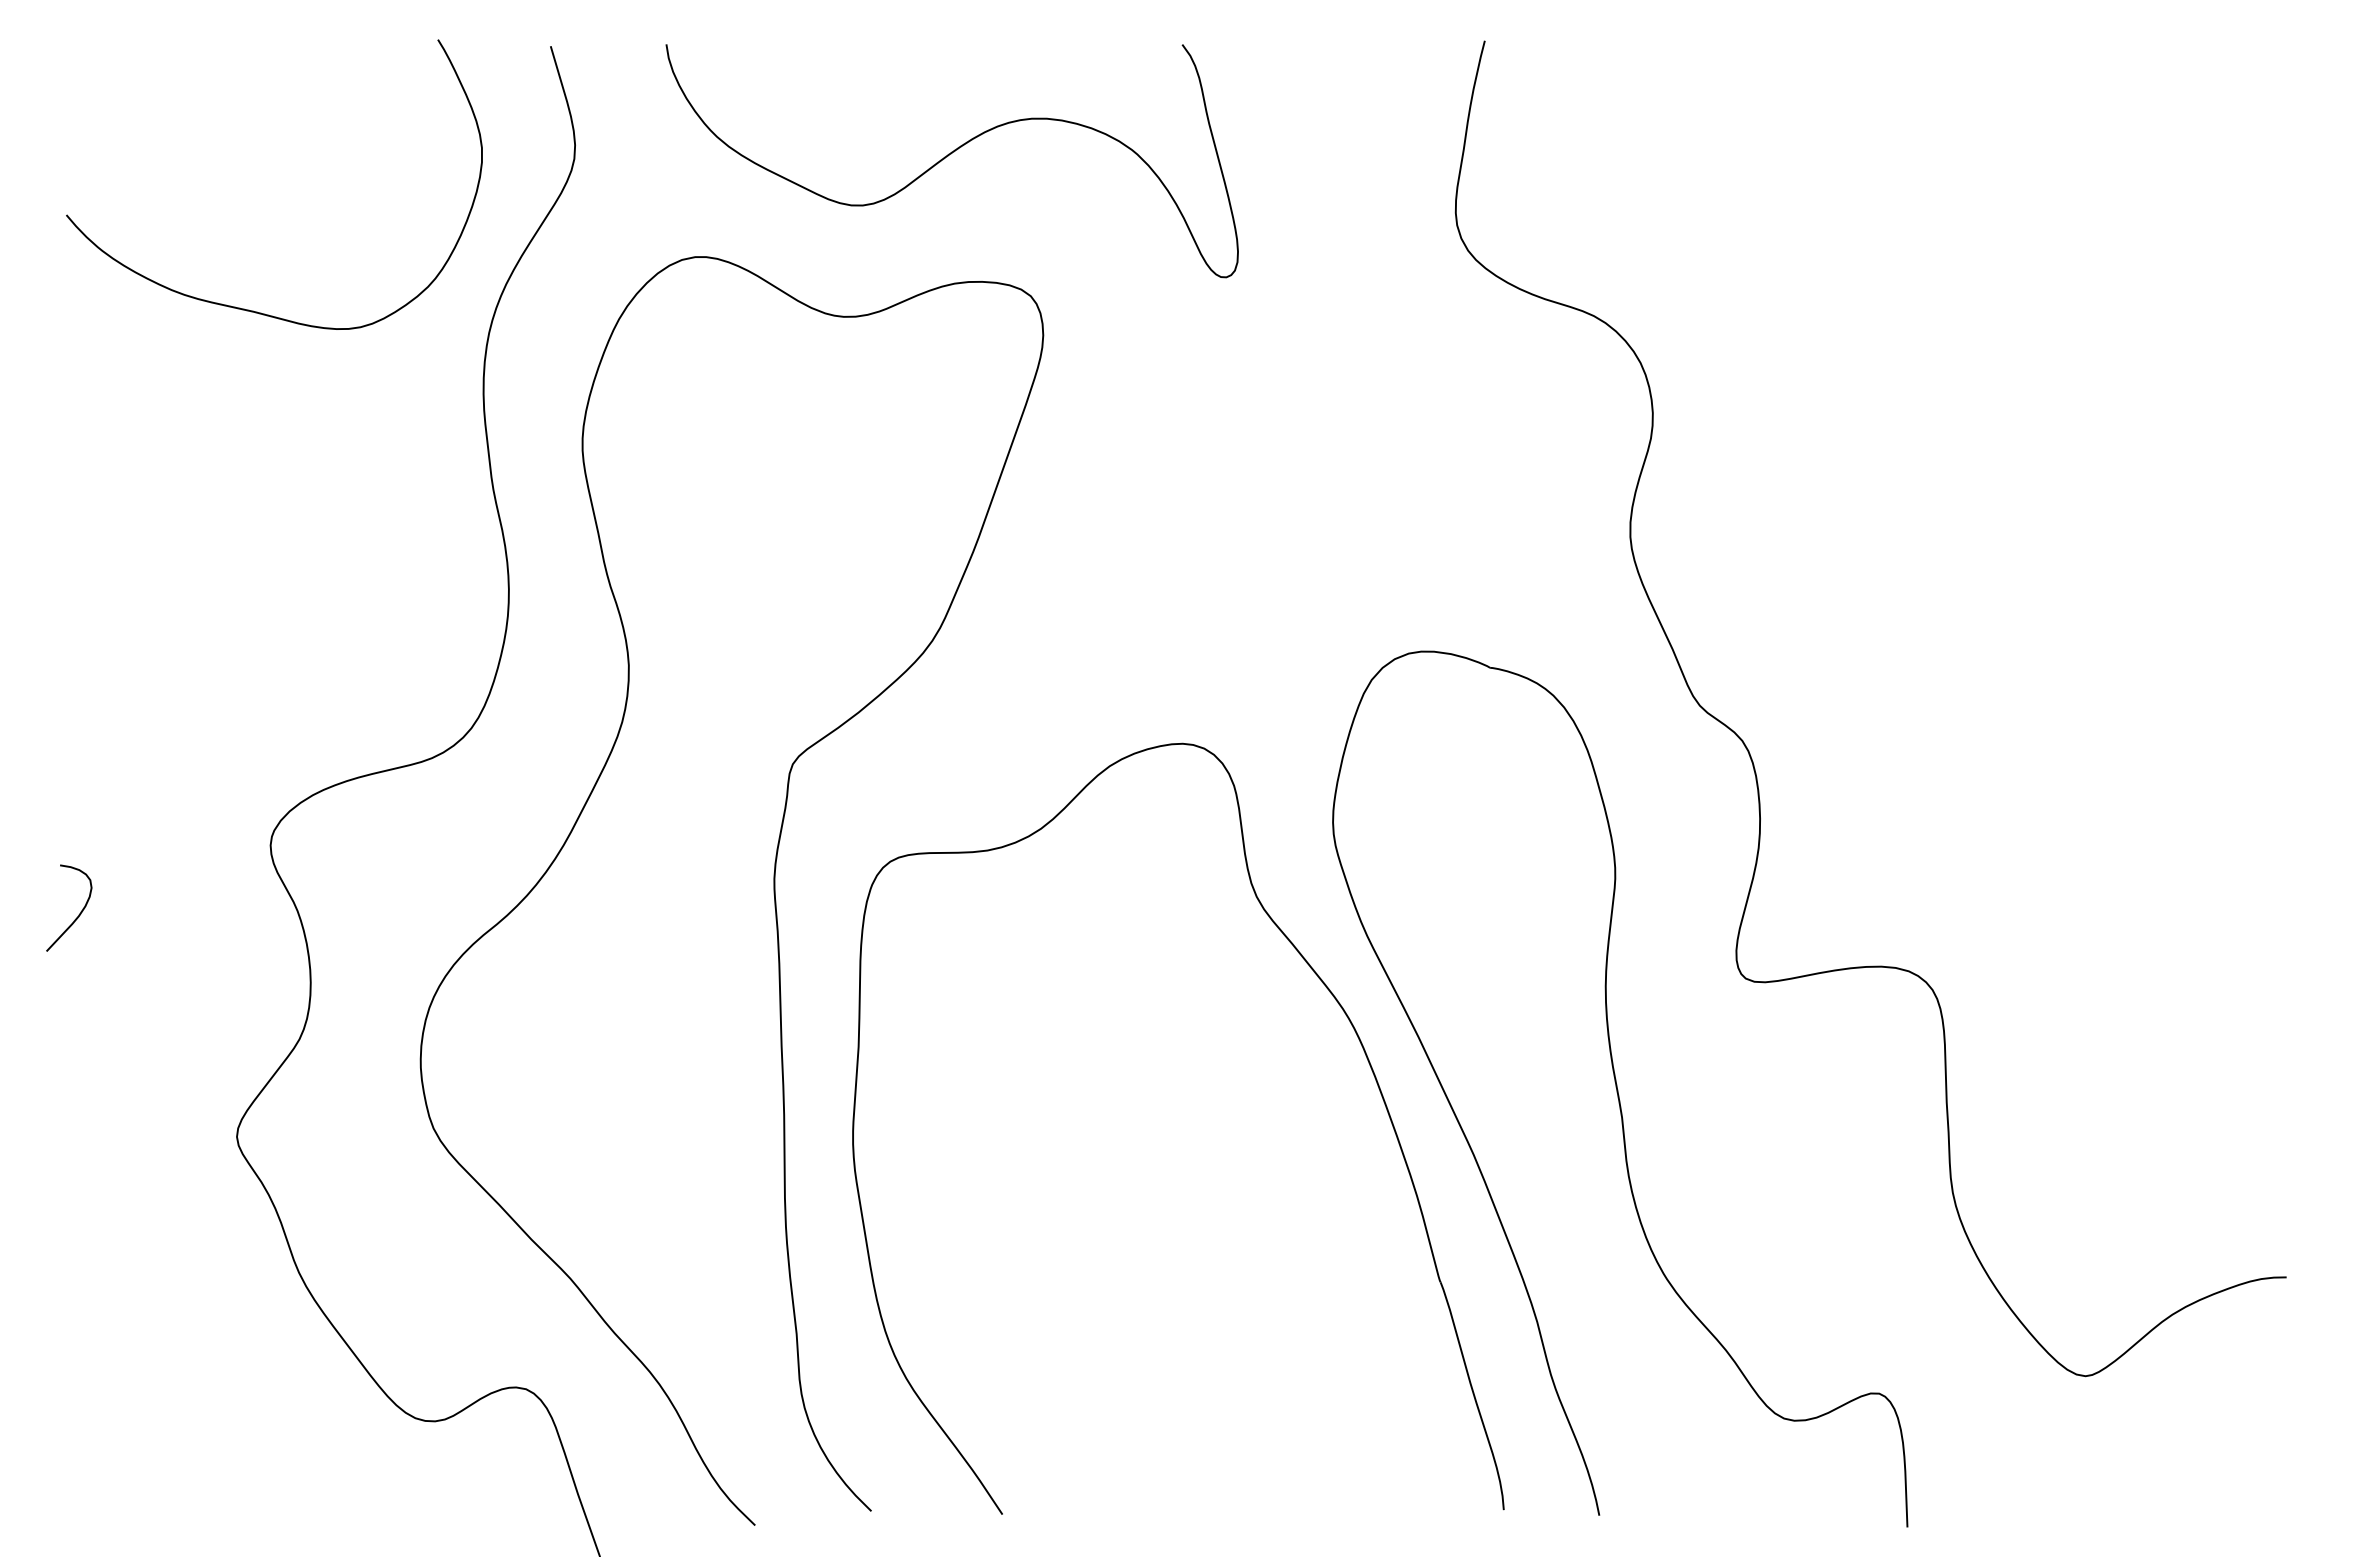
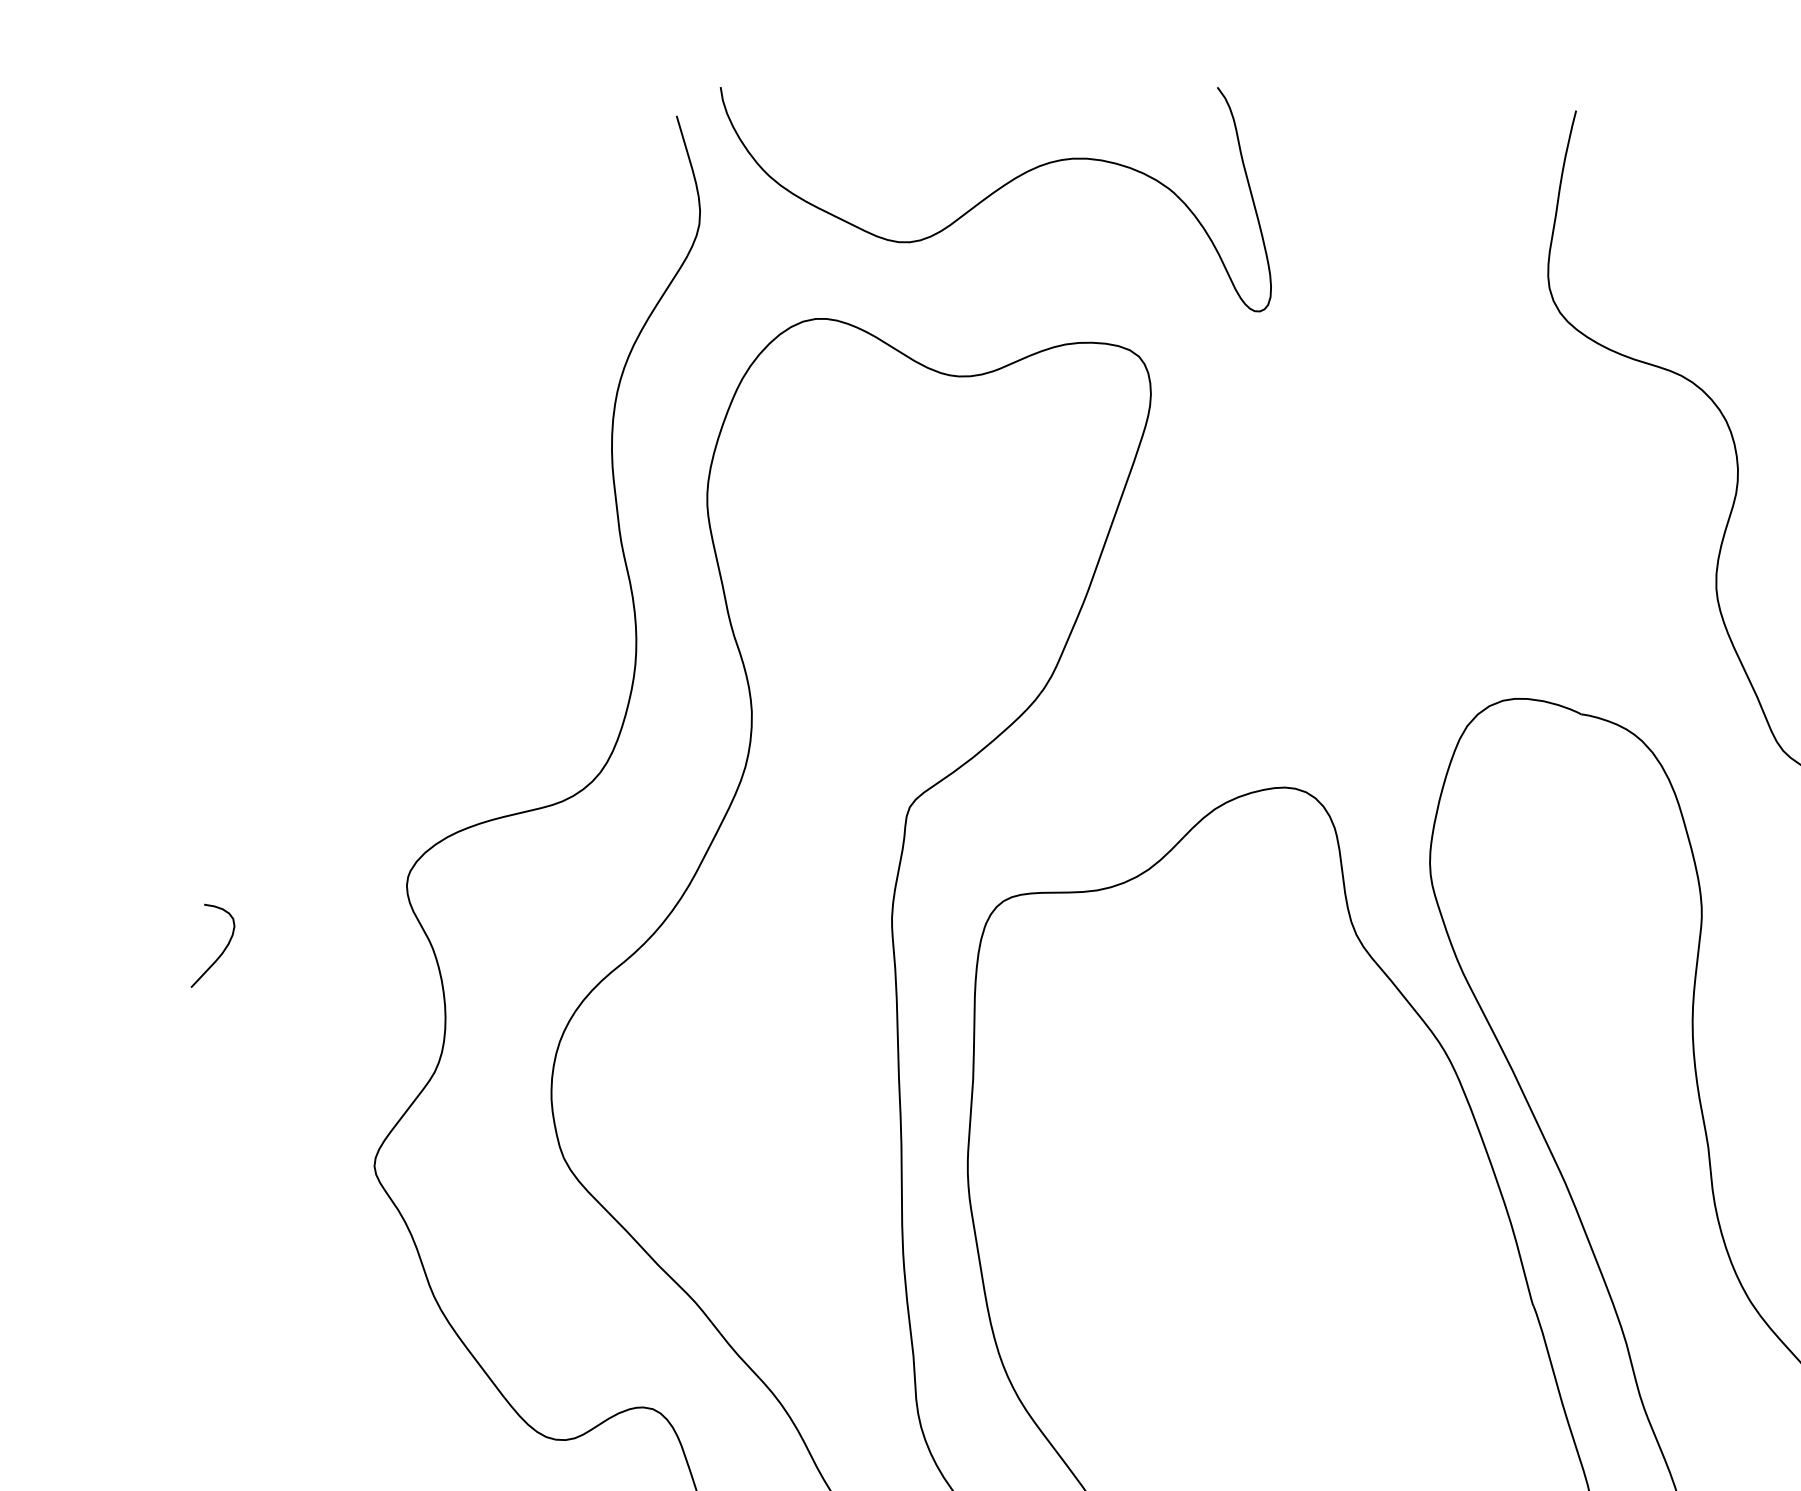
curve: (948, 156) -> (992, 195), moved
curve: (249, 309) -> (386, 369), removed

